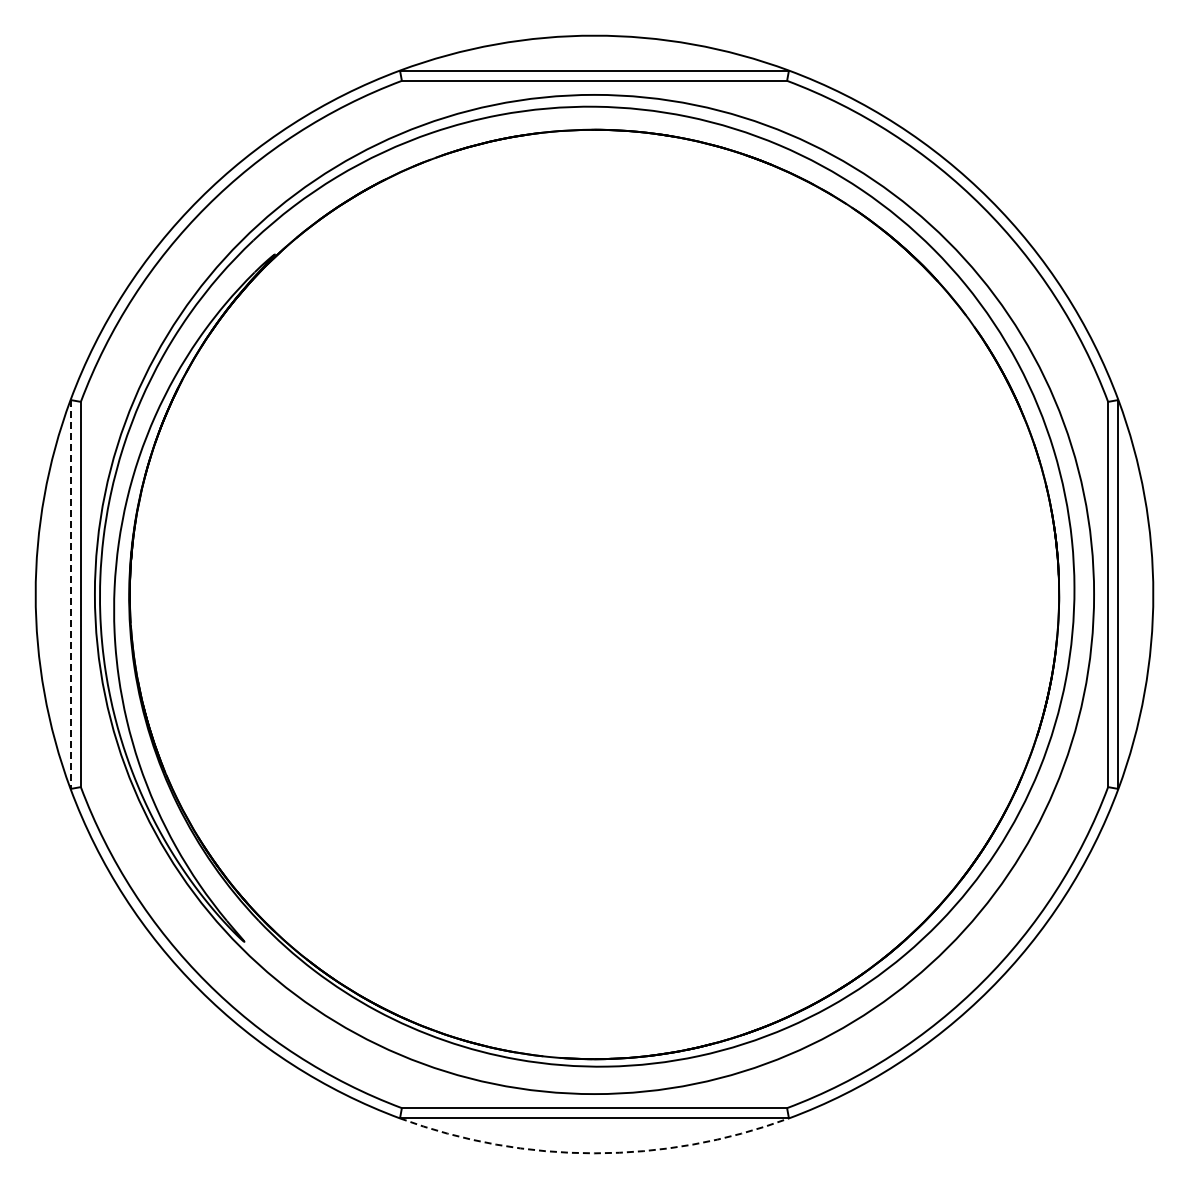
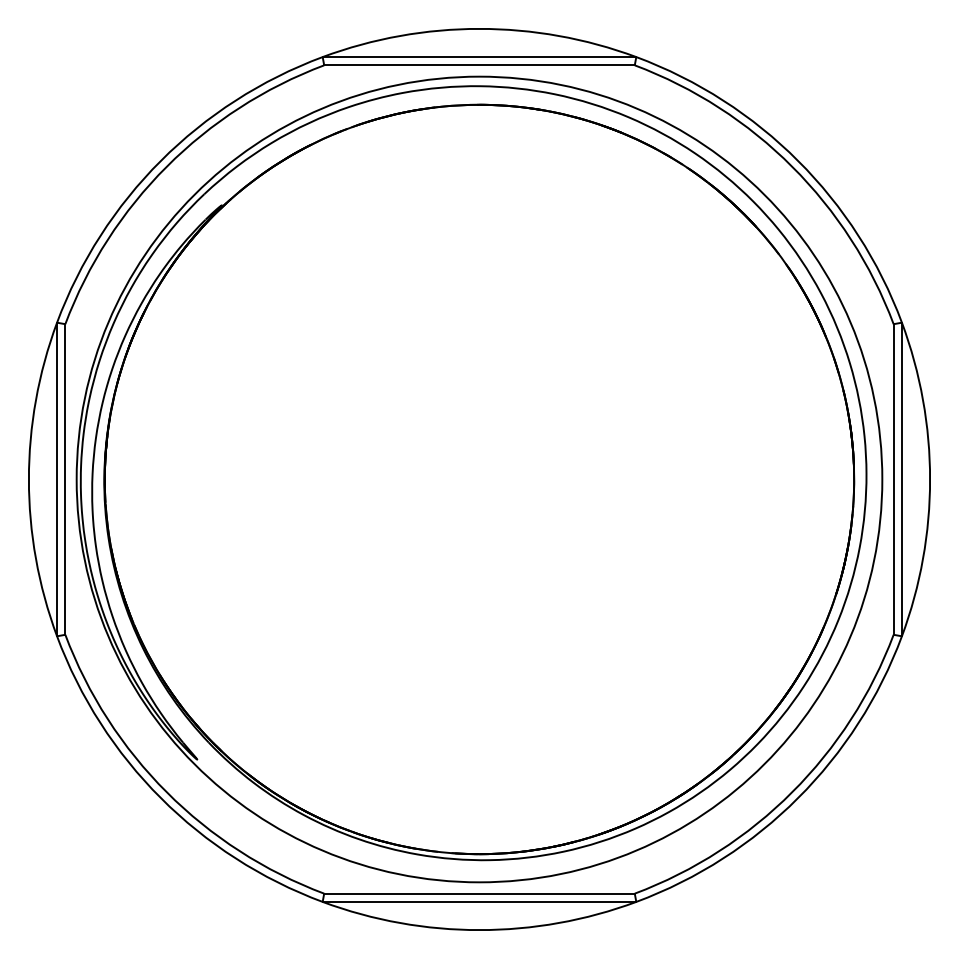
line: (70, 595) -> (56, 480), dashed -> solid
arc: (594, 1153) -> (479, 930), dashed -> solid

